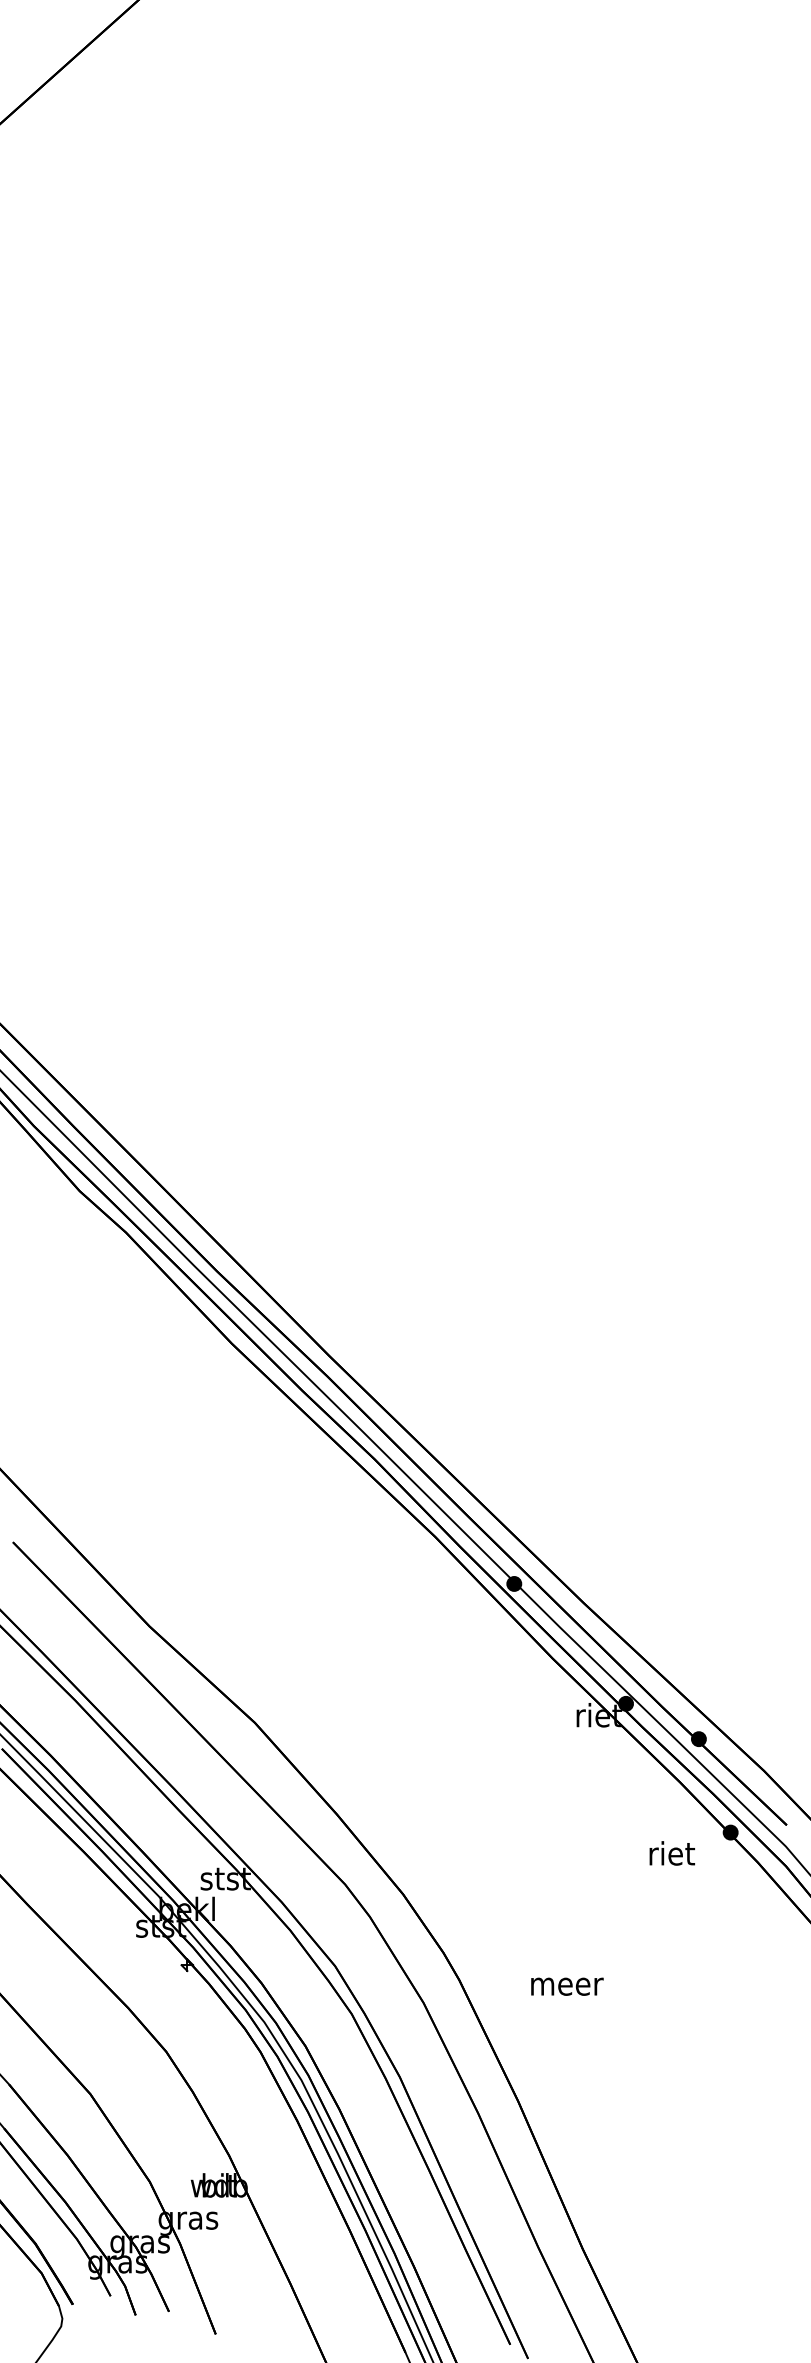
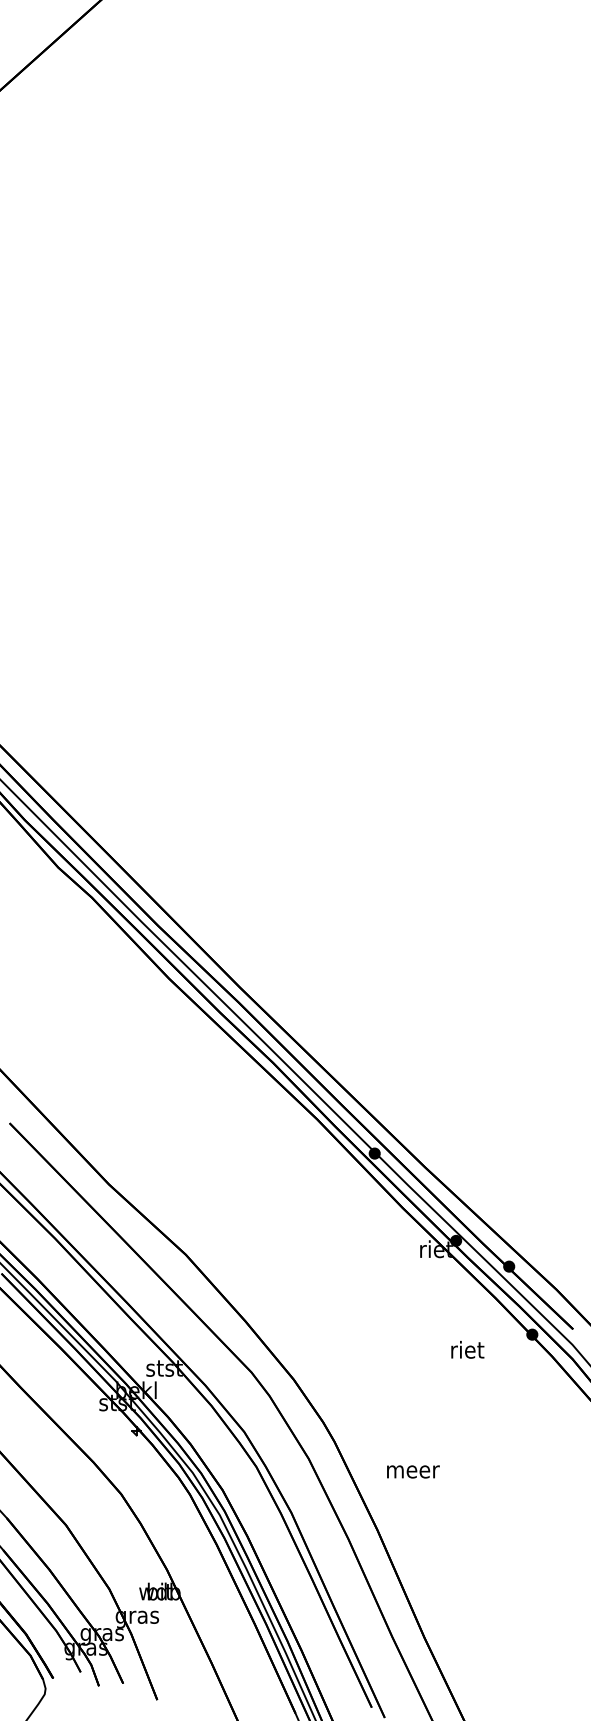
text: (671, 1852) -> (467, 1349), moved
text: (567, 1986) -> (413, 1471), moved

